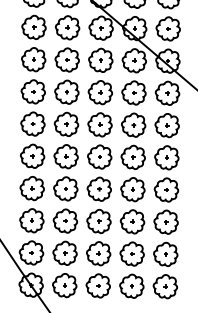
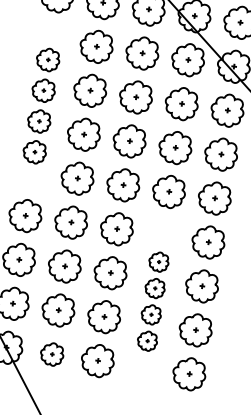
part: (33, 107) -> (41, 105), size x0.7
part: (132, 237) -> (153, 300), size x0.6
part: (64, 285) -> (51, 354), size x0.7

